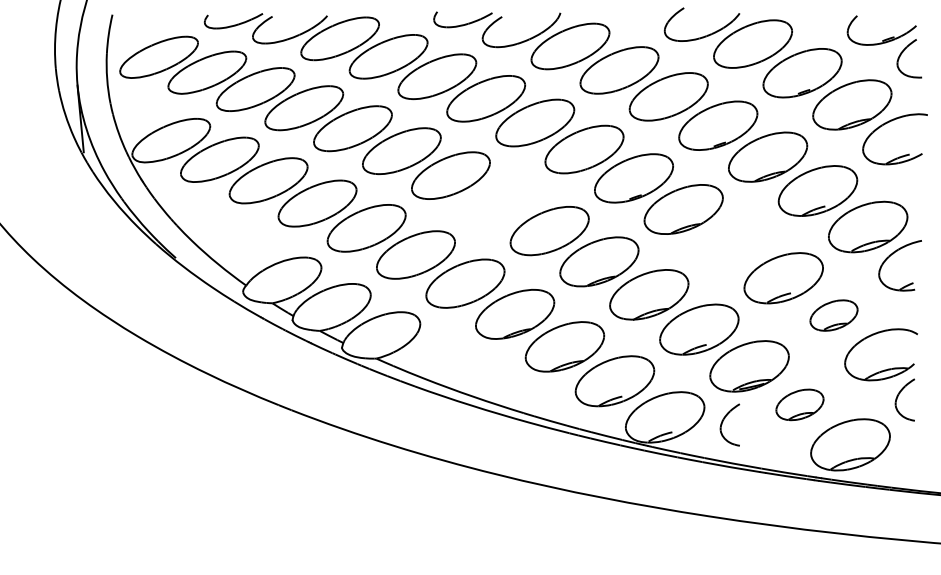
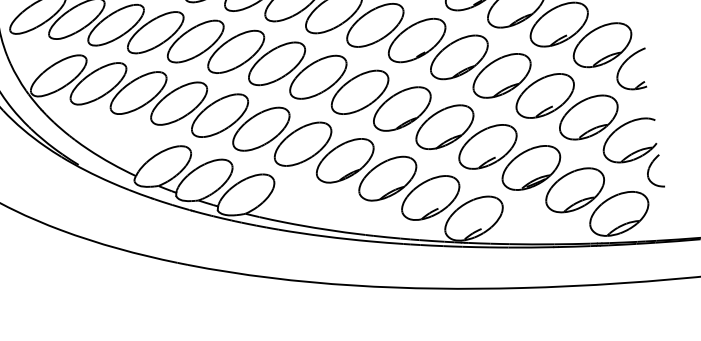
part: (500, 201) -> (318, 76), added
part: (733, 242) -> (501, 75), added
part: (833, 315) -> (588, 117), size x1.67
part: (799, 404) -> (574, 190), size x1.67
part: (723, 422) -> (519, 214), removed

